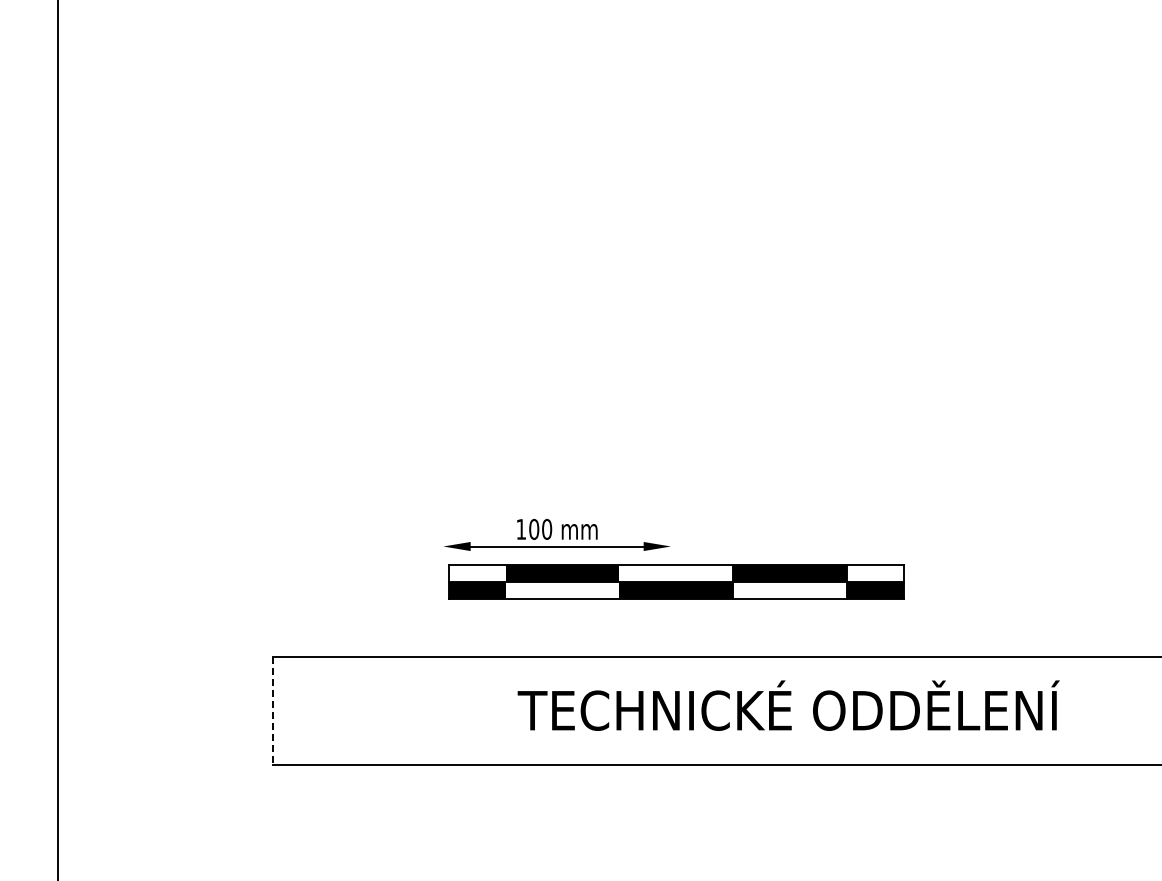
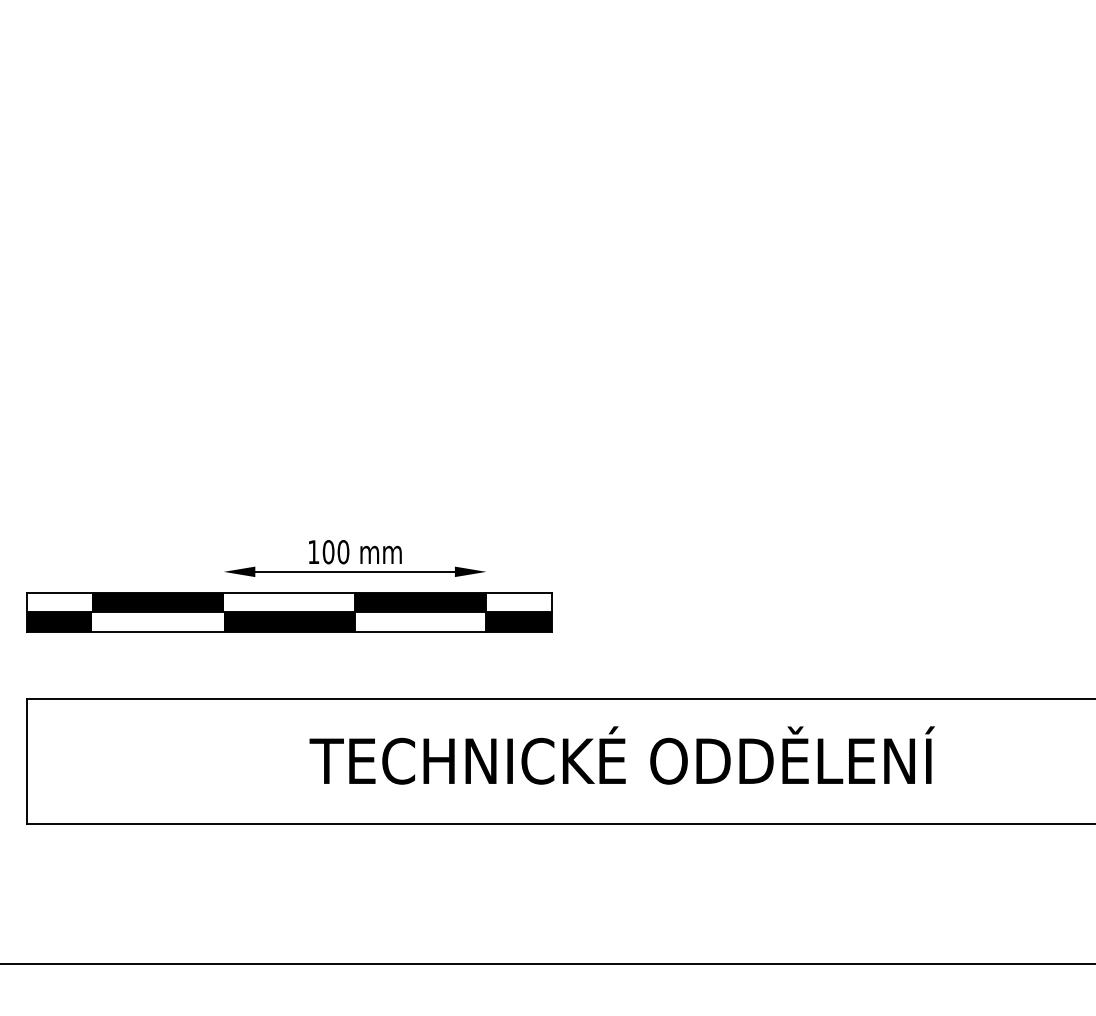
part: (676, 581) -> (289, 612), moved
line: (272, 710) -> (26, 761), dashed -> solid

